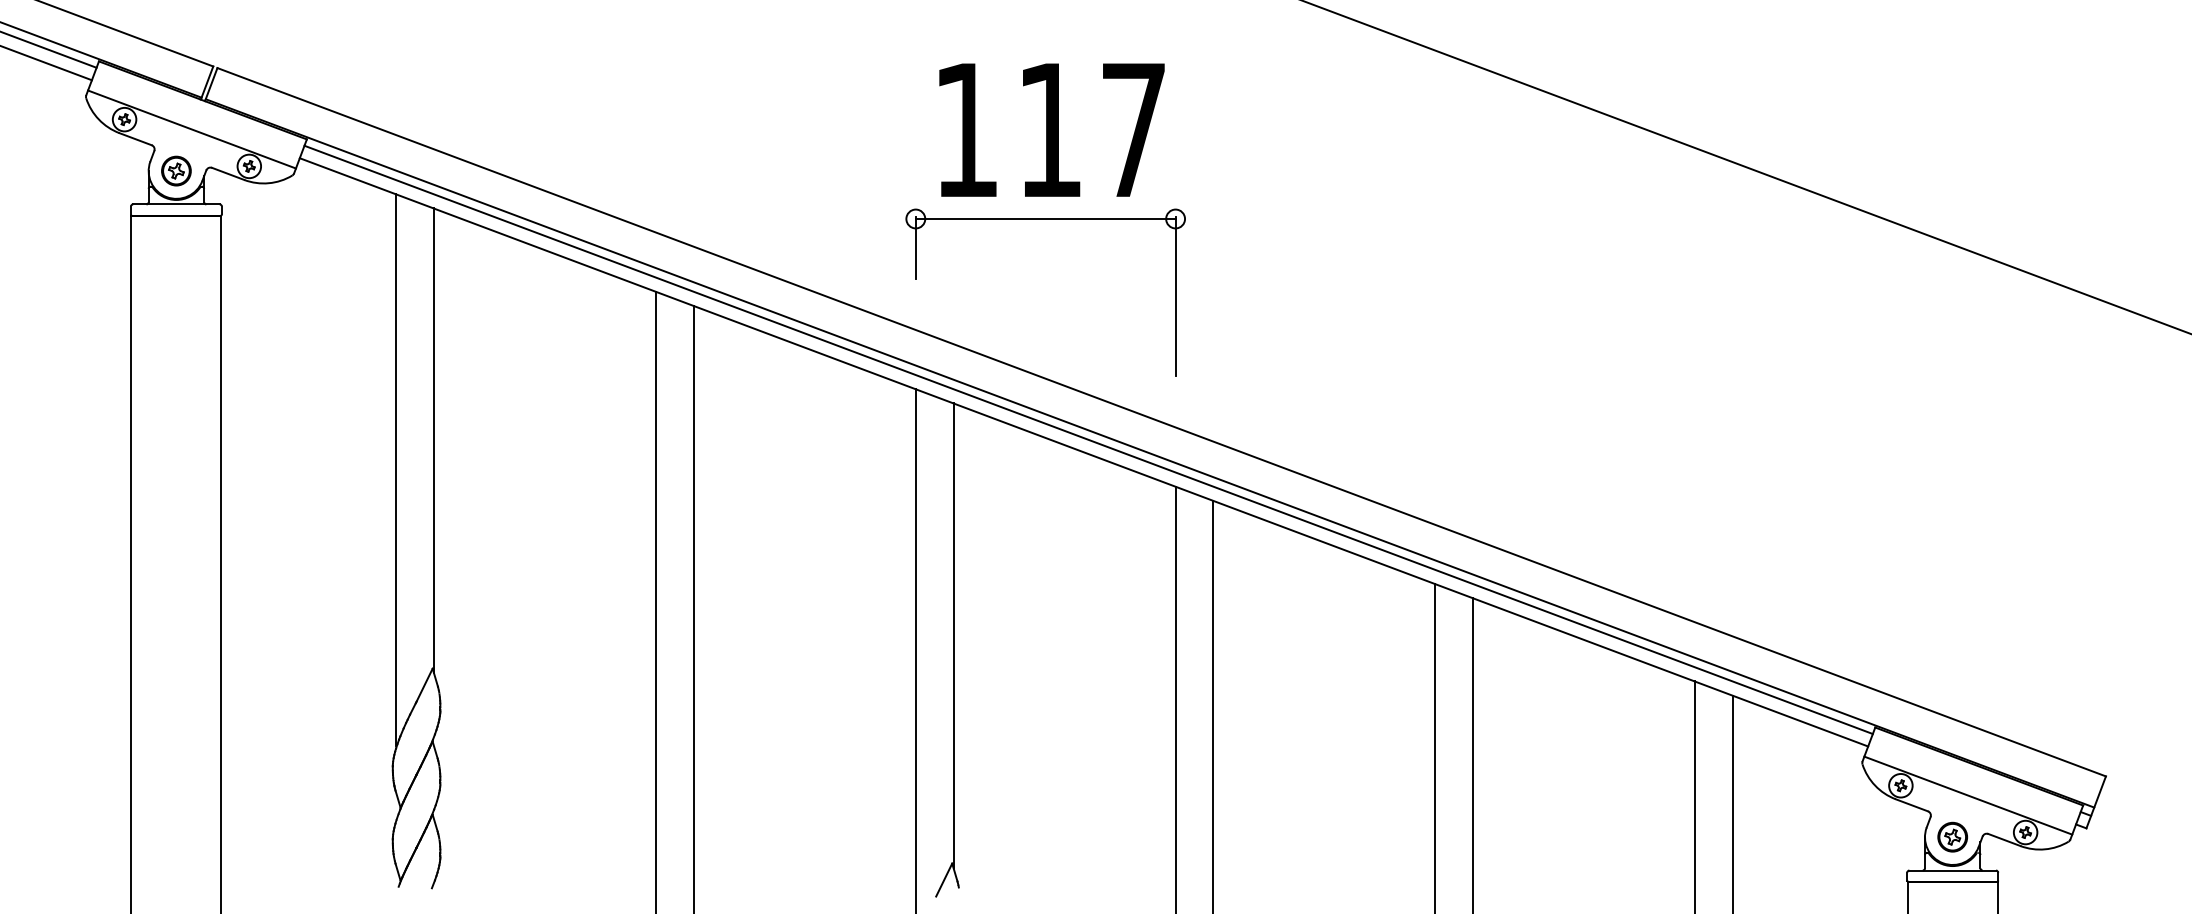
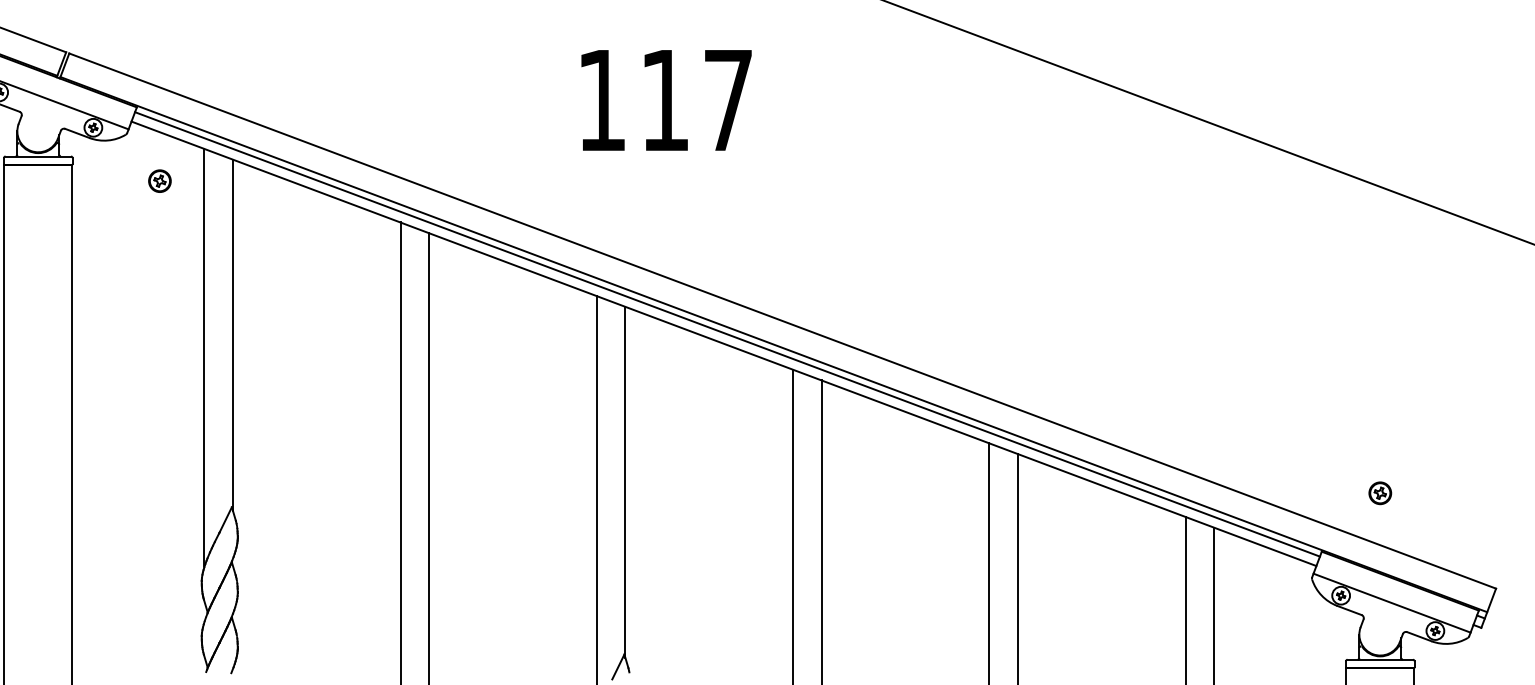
text: (1051, 129) -> (666, 99), moved
part: (176, 170) -> (160, 180), moved
part: (1045, 219) -> (694, 167), removed
part: (1952, 836) -> (1380, 492), moved

